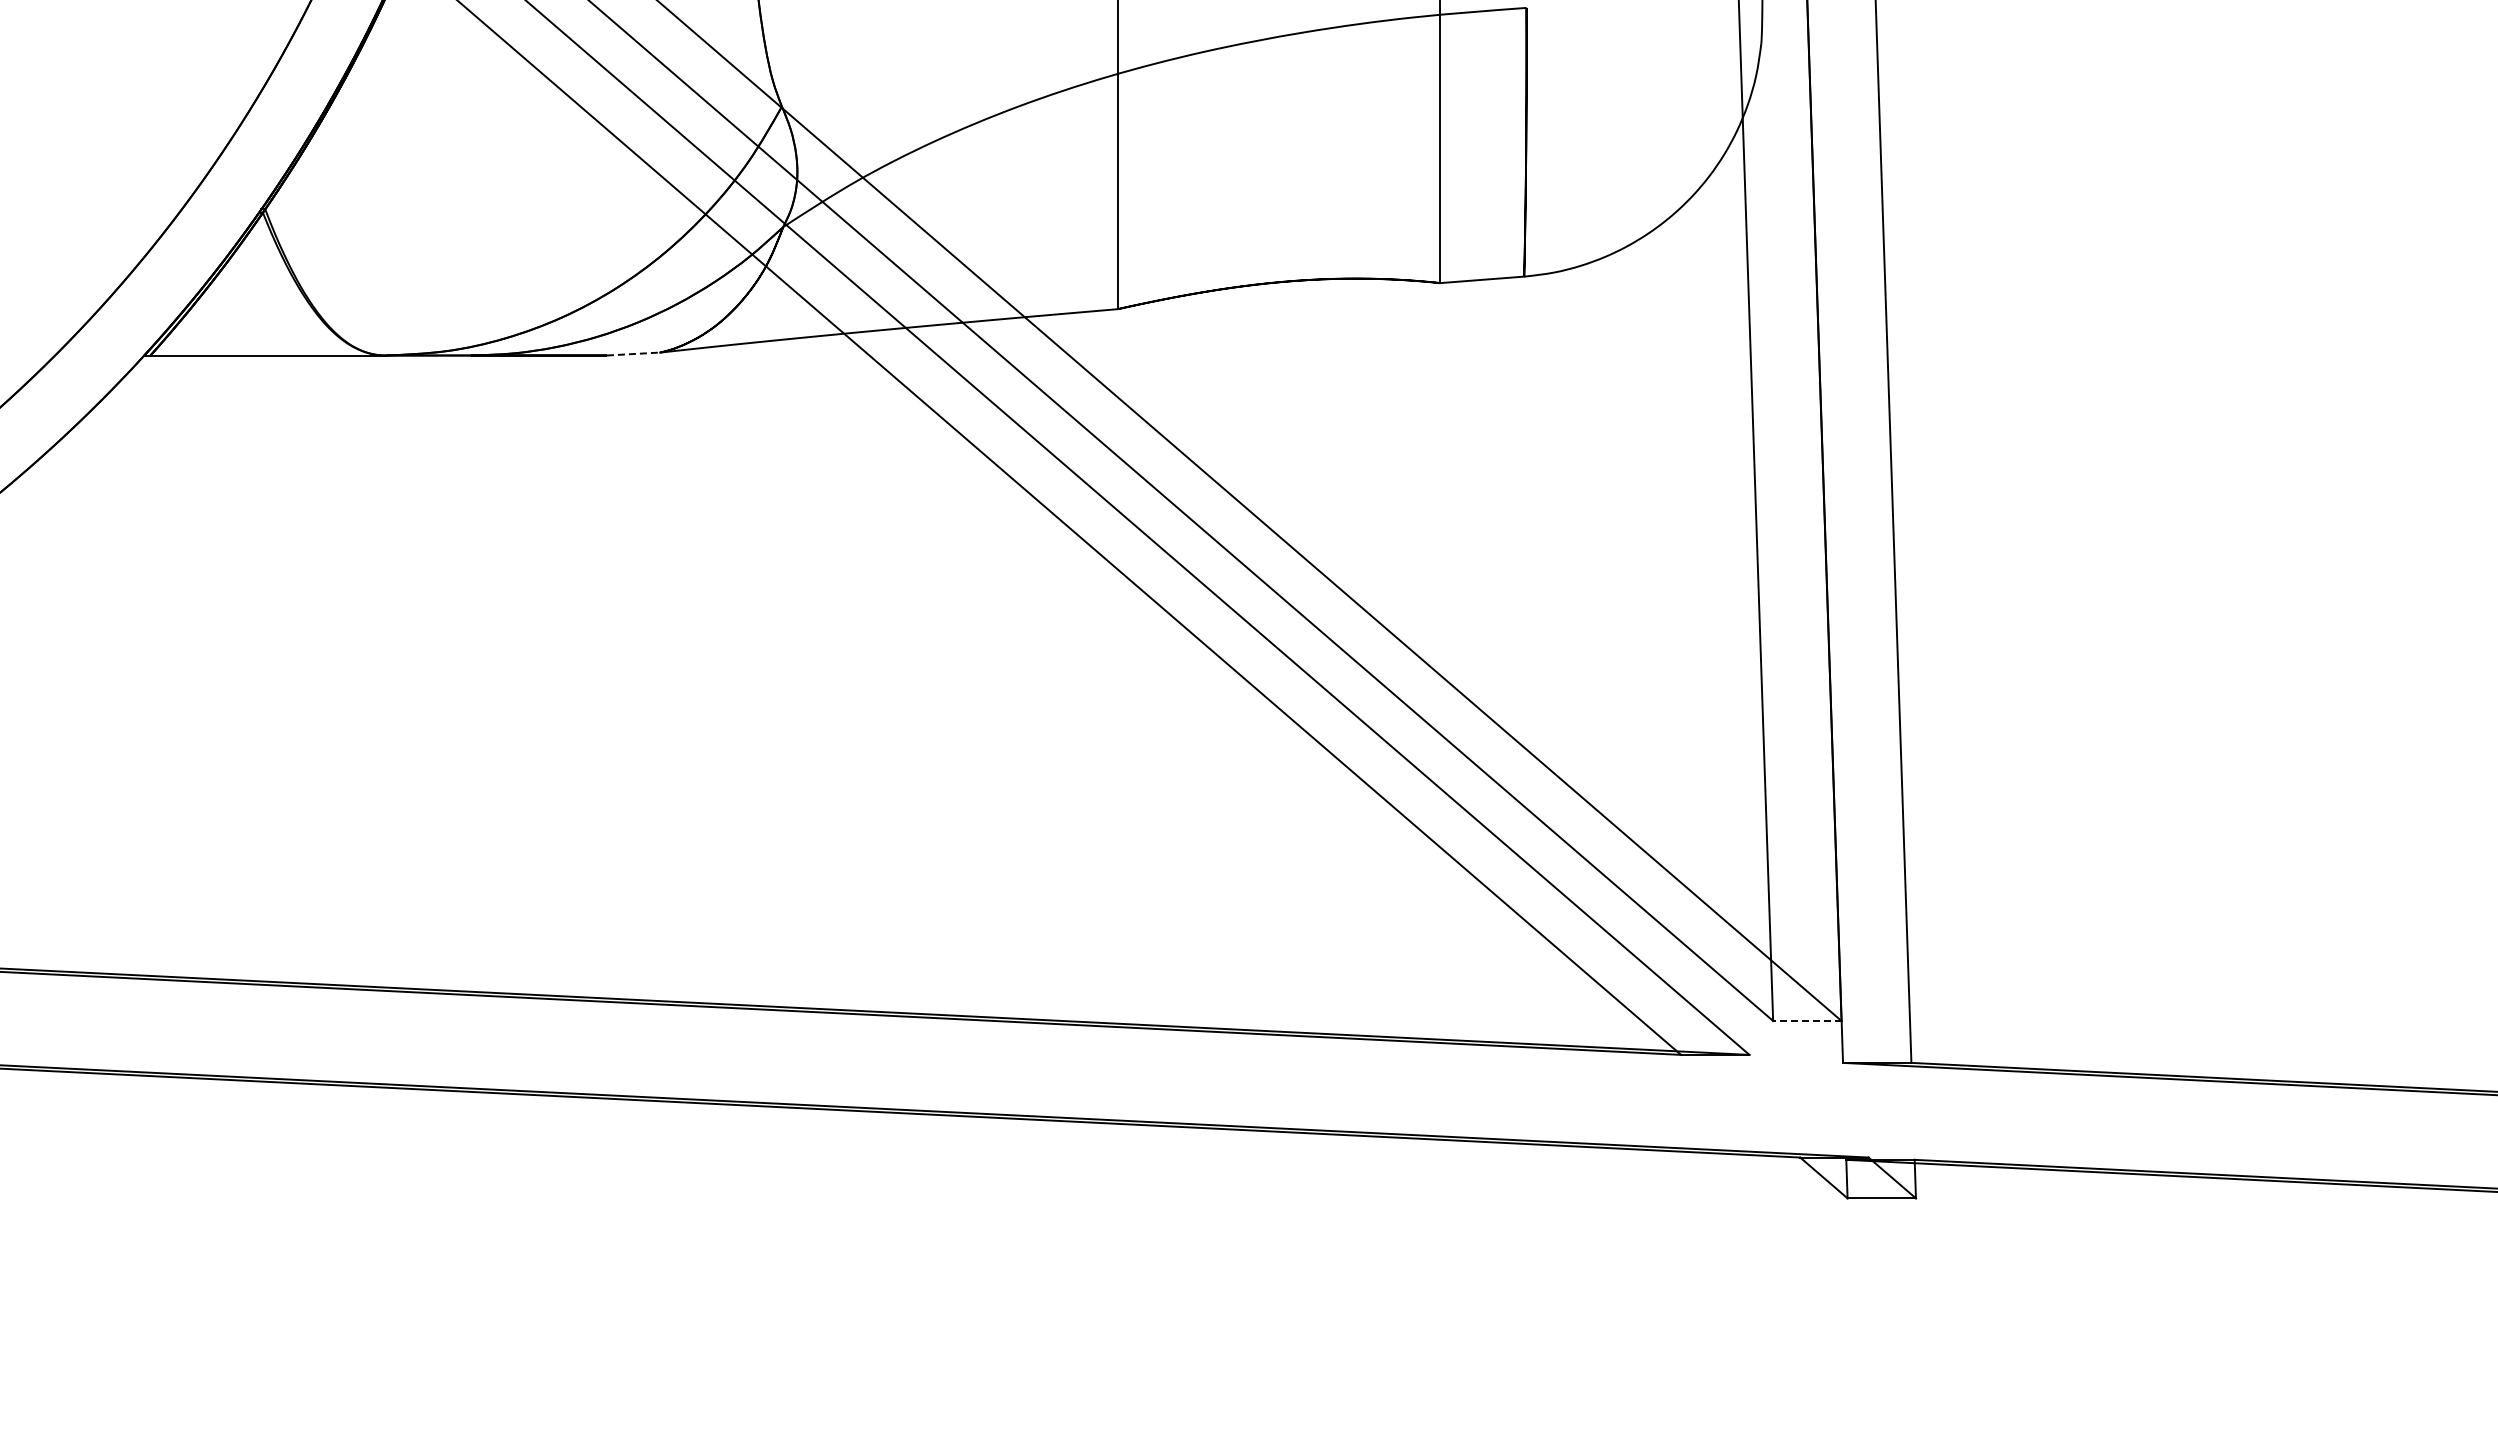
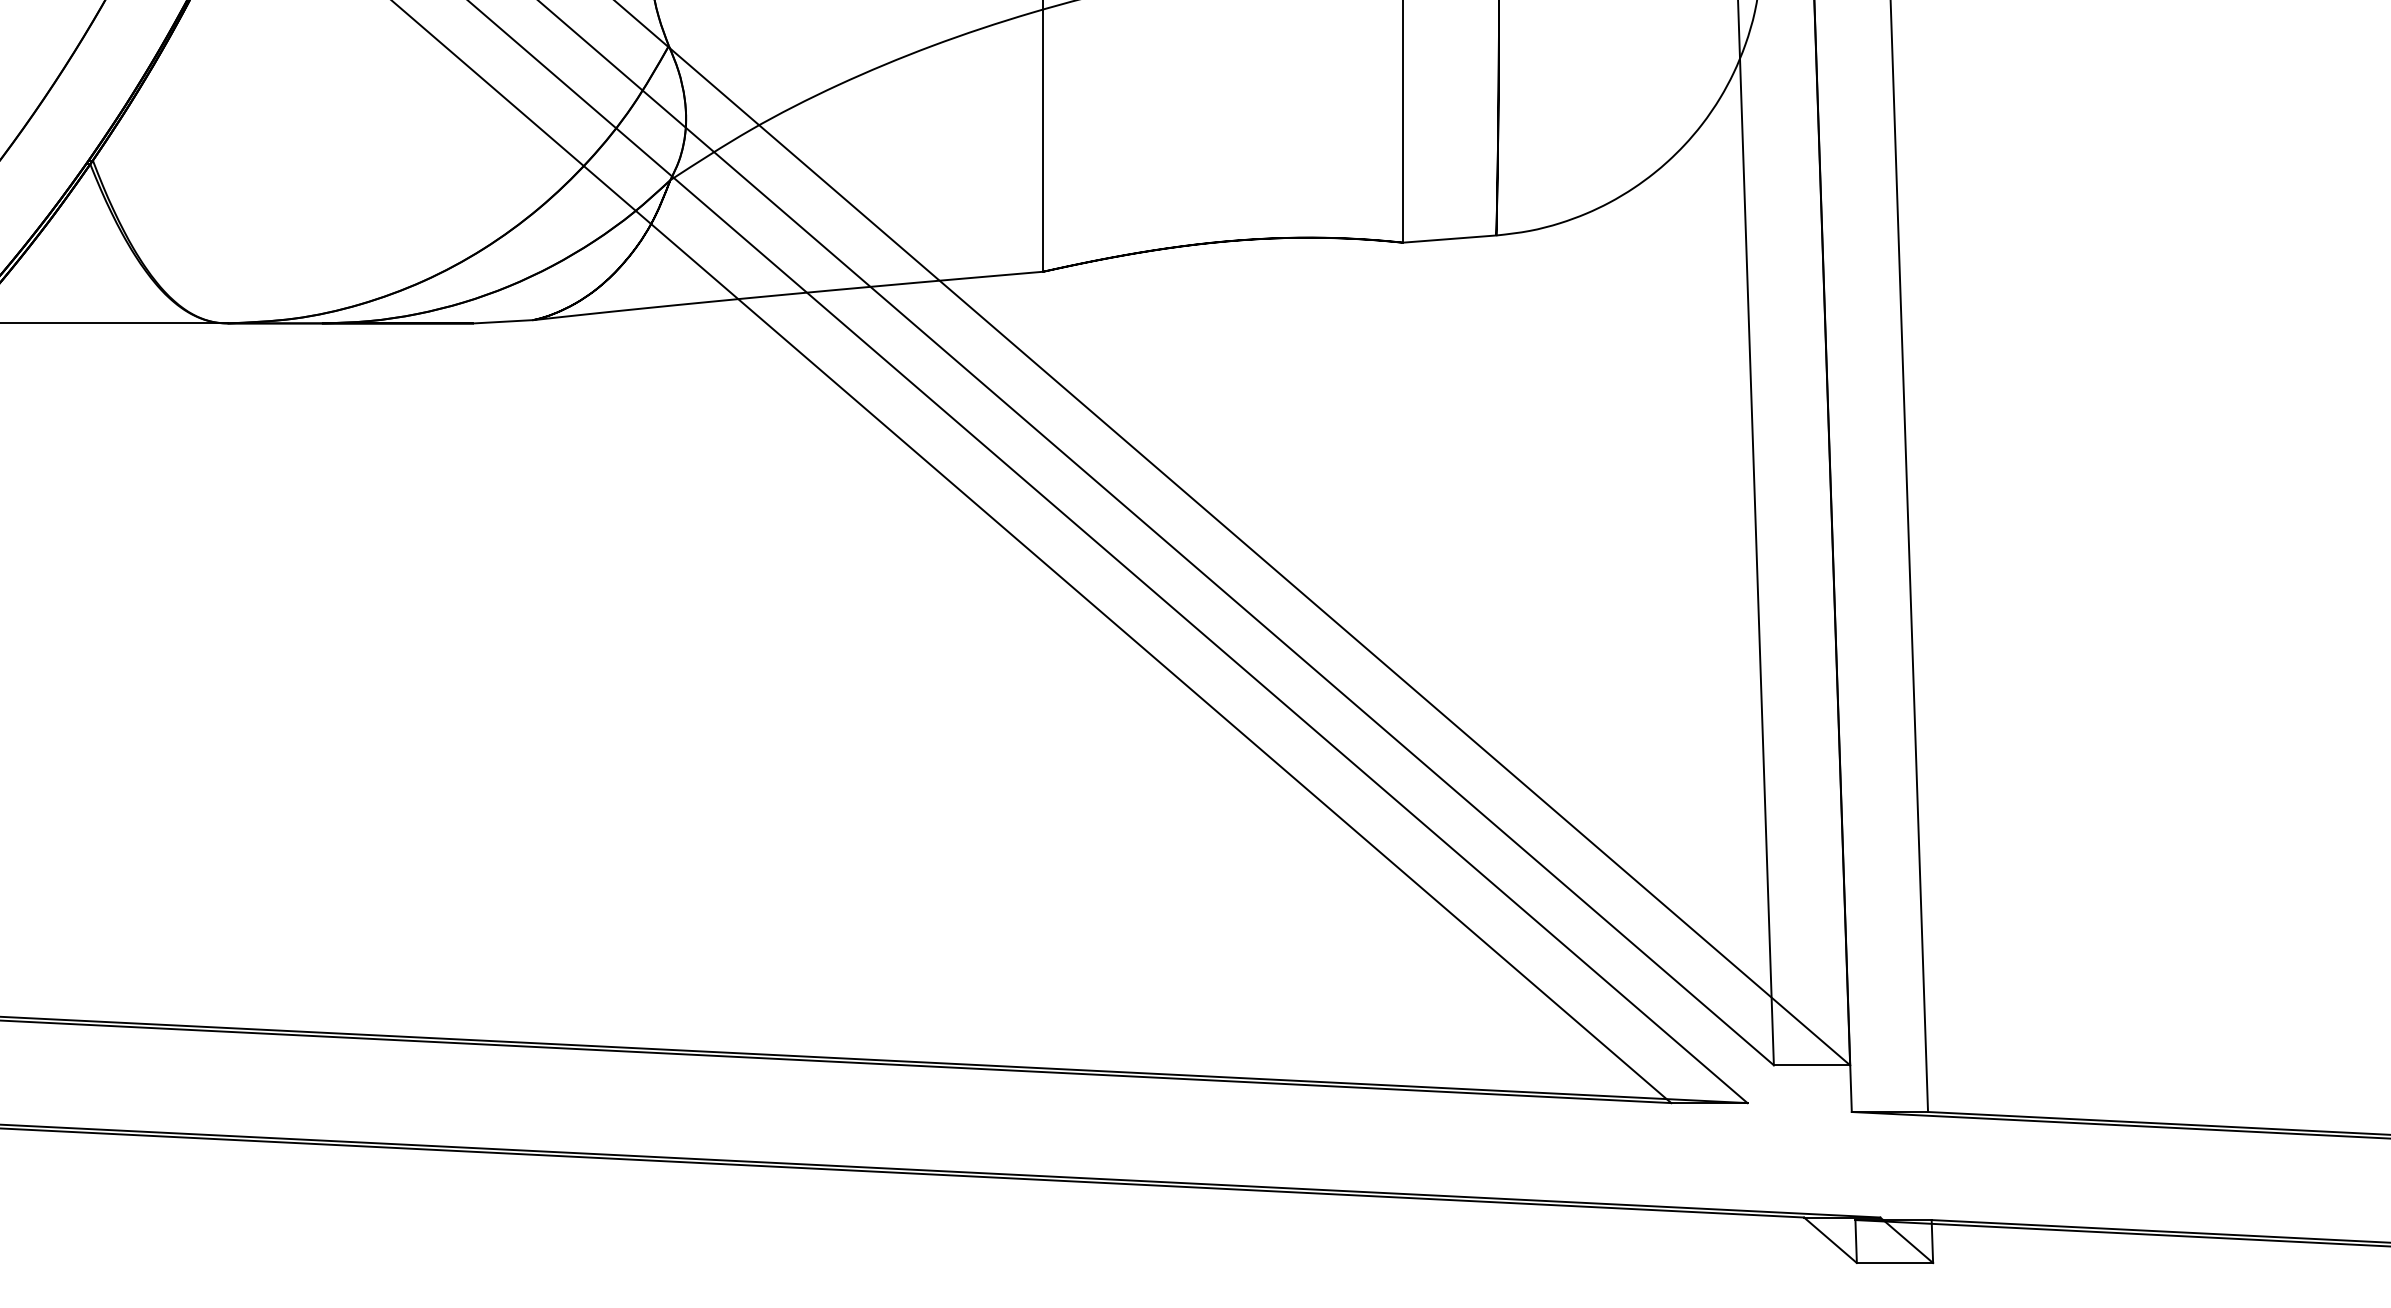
line: (633, 354) -> (503, 322), dashed -> solid
line: (1806, 1020) -> (1811, 1064), dashed -> solid

